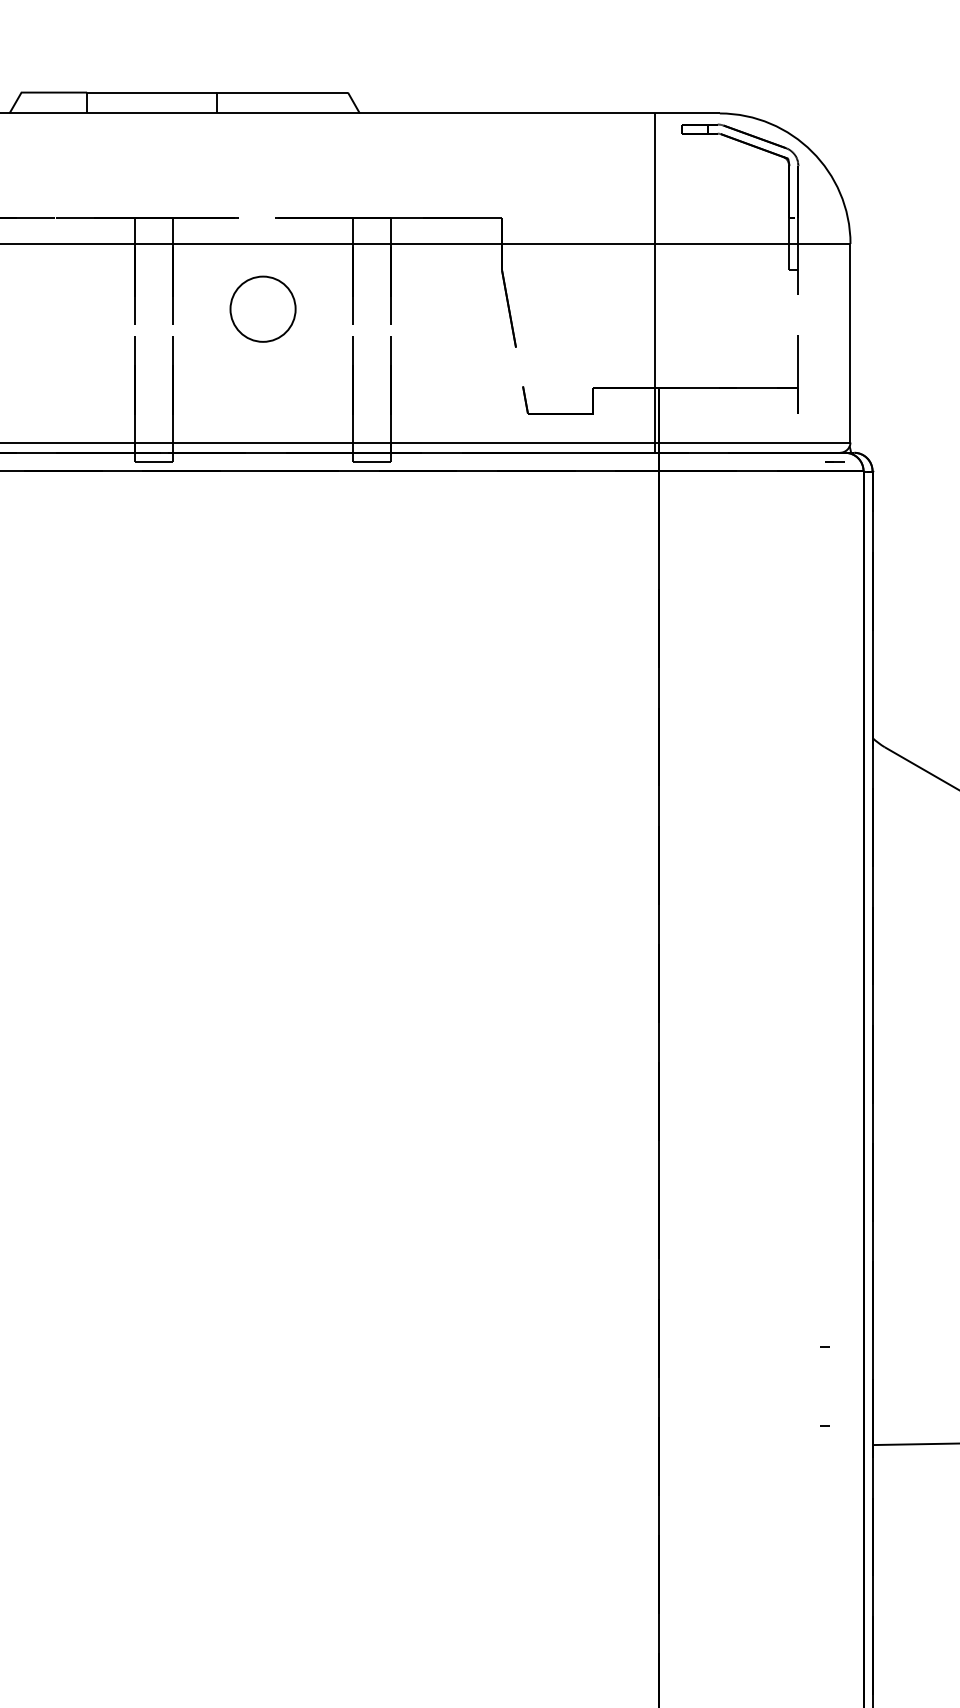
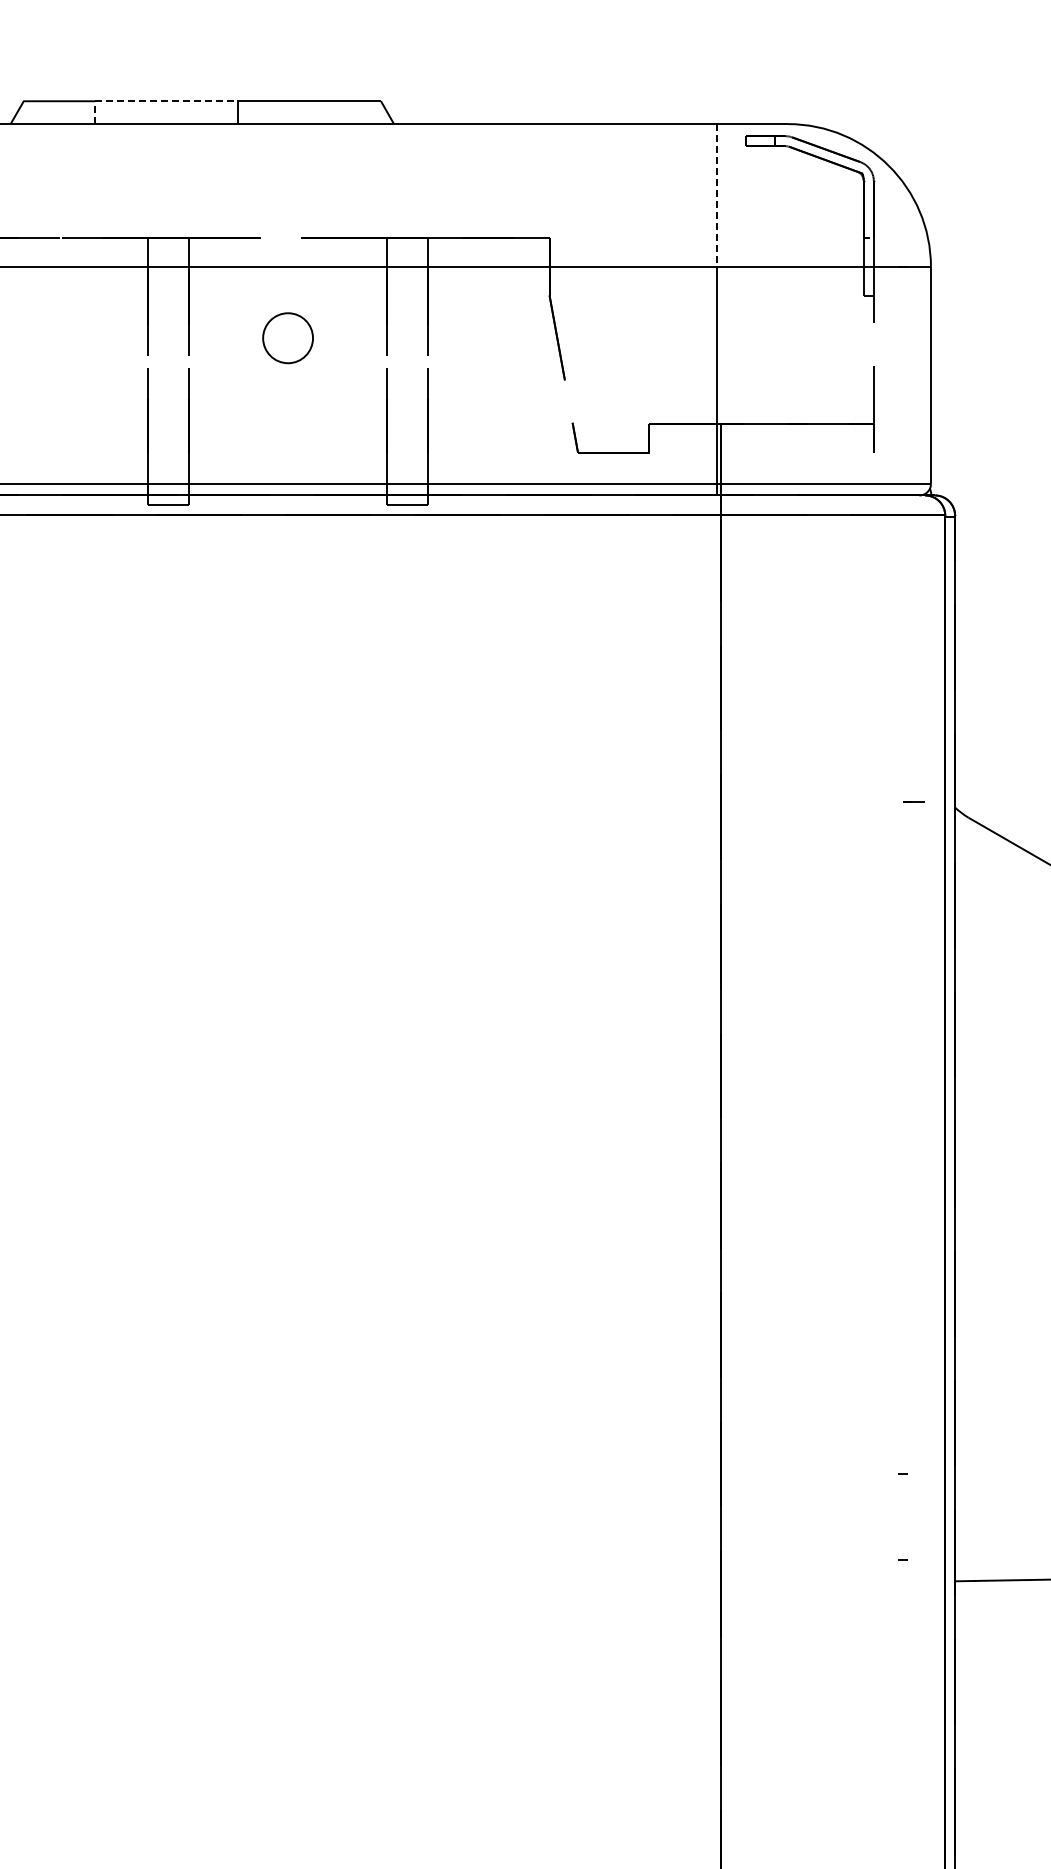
line: (141, 92) -> (155, 101), solid -> dashed
line: (654, 179) -> (716, 196), solid -> dashed
part: (262, 308) -> (287, 337), size x0.7
line: (834, 461) -> (913, 801), moved

